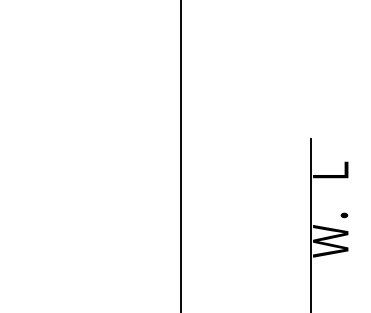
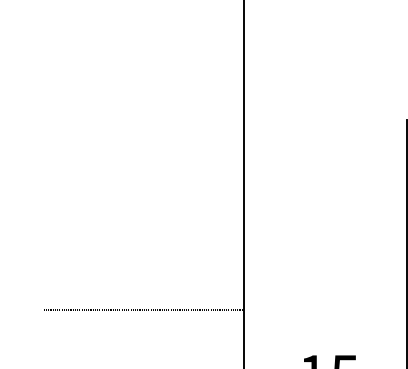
line: (101, 289) -> (143, 310), added

